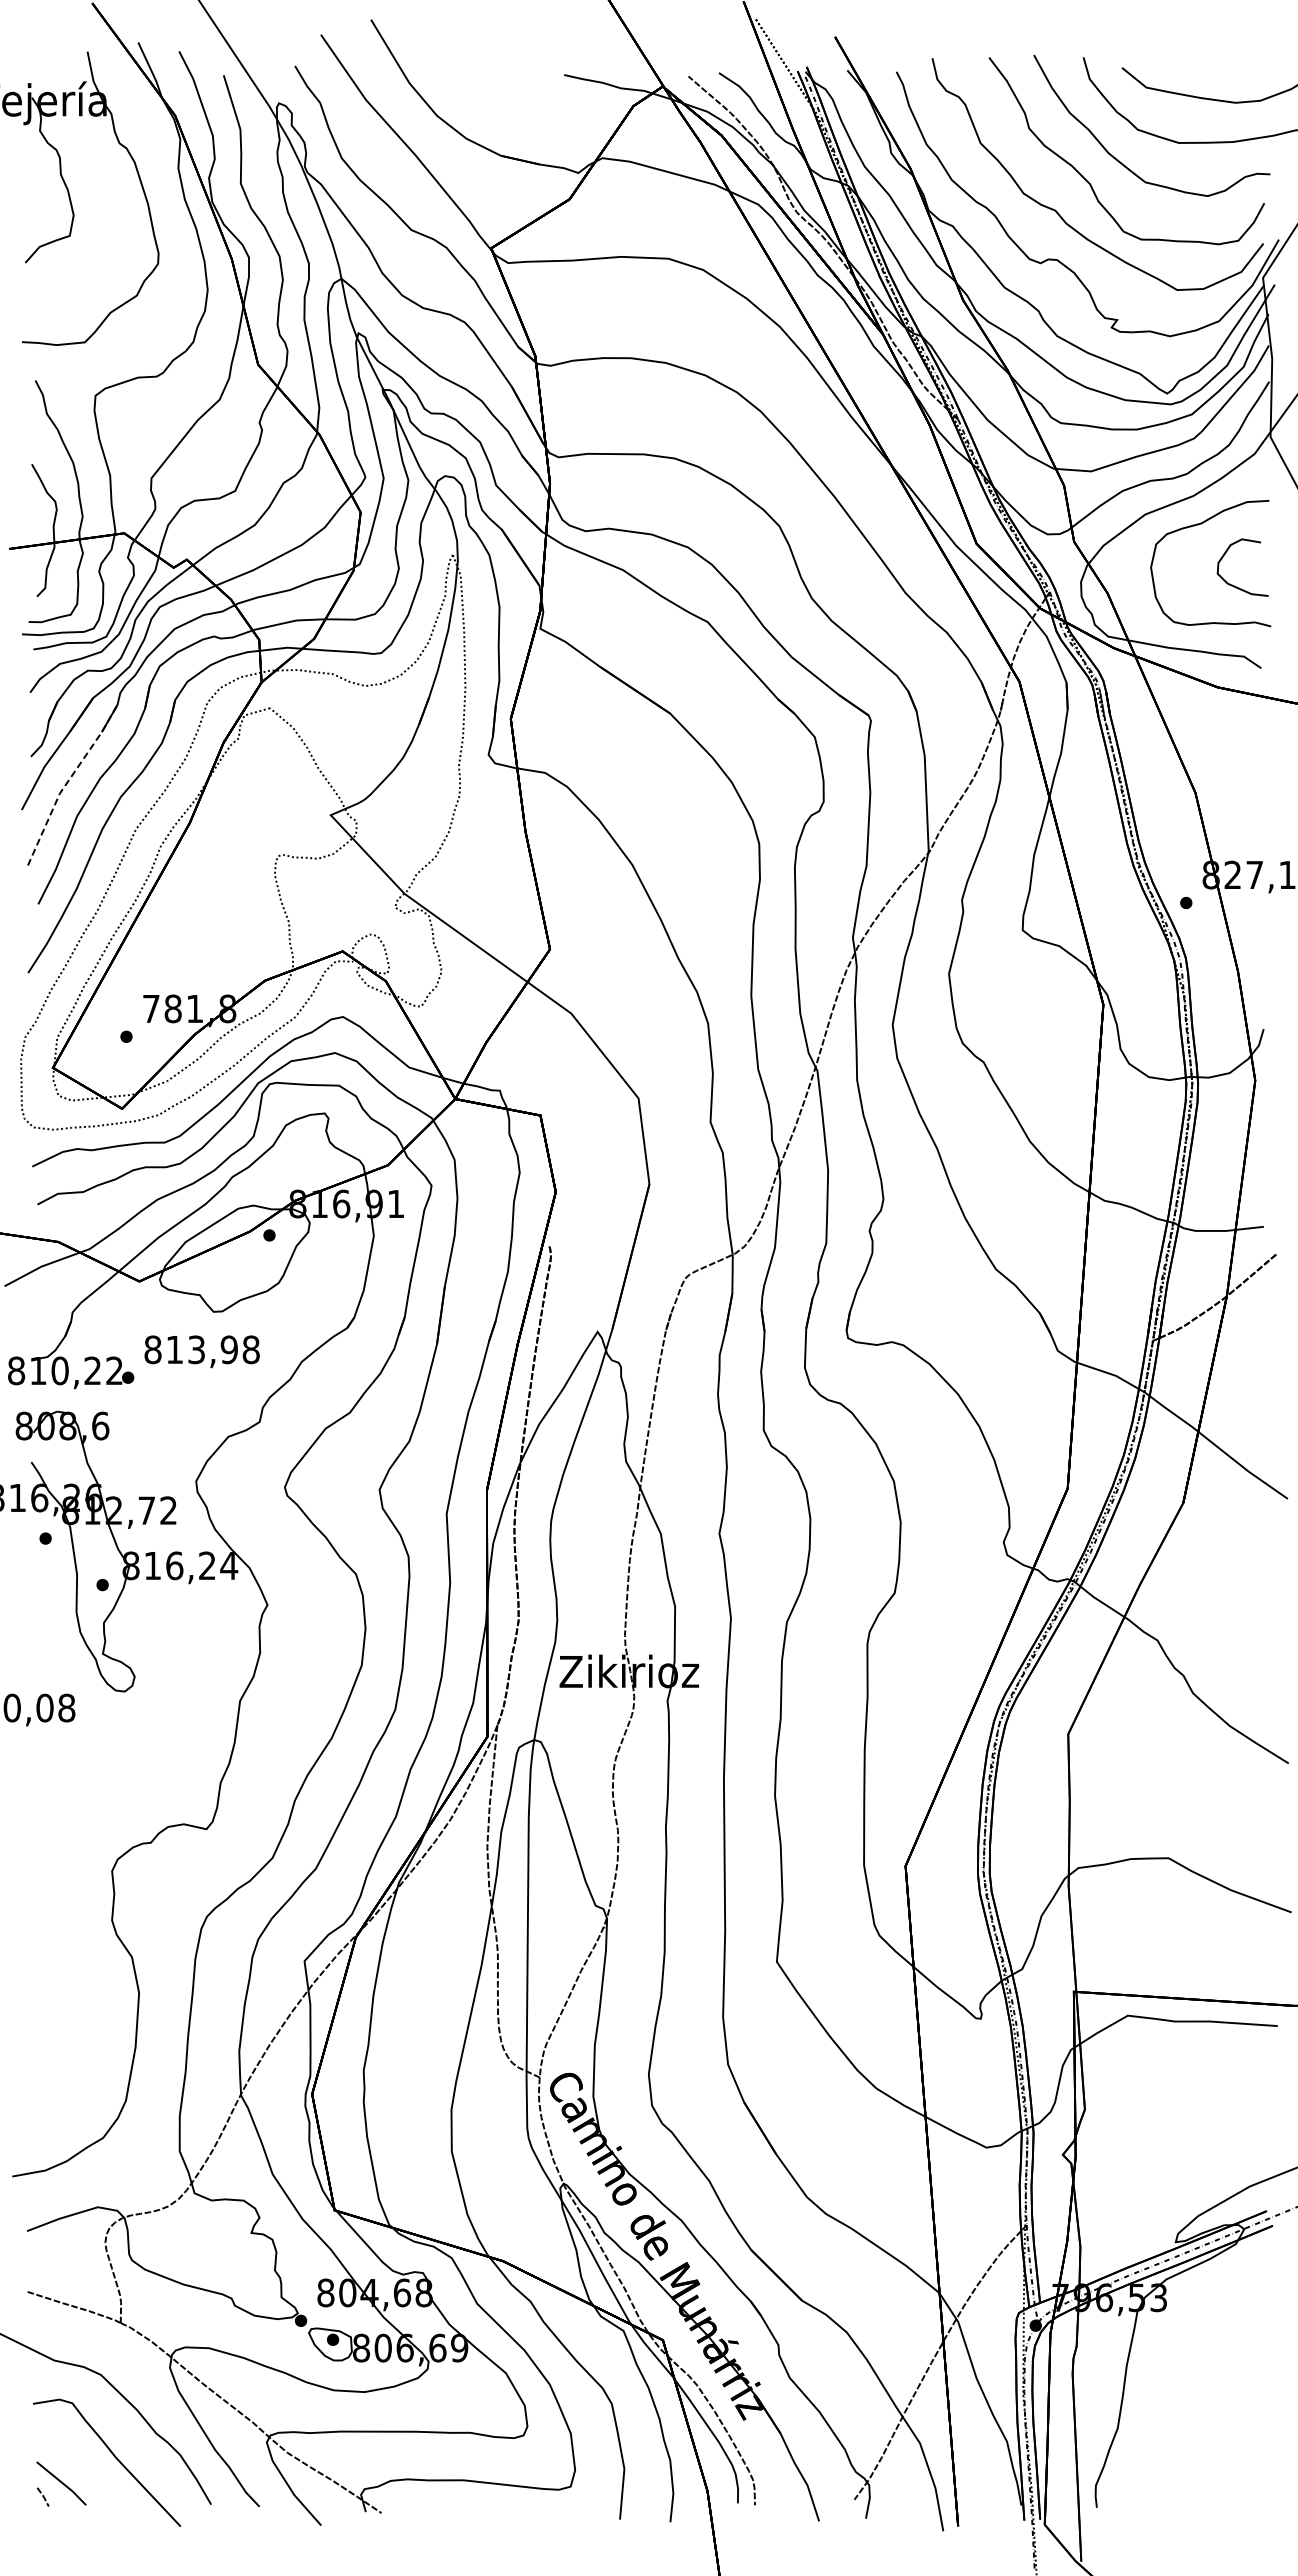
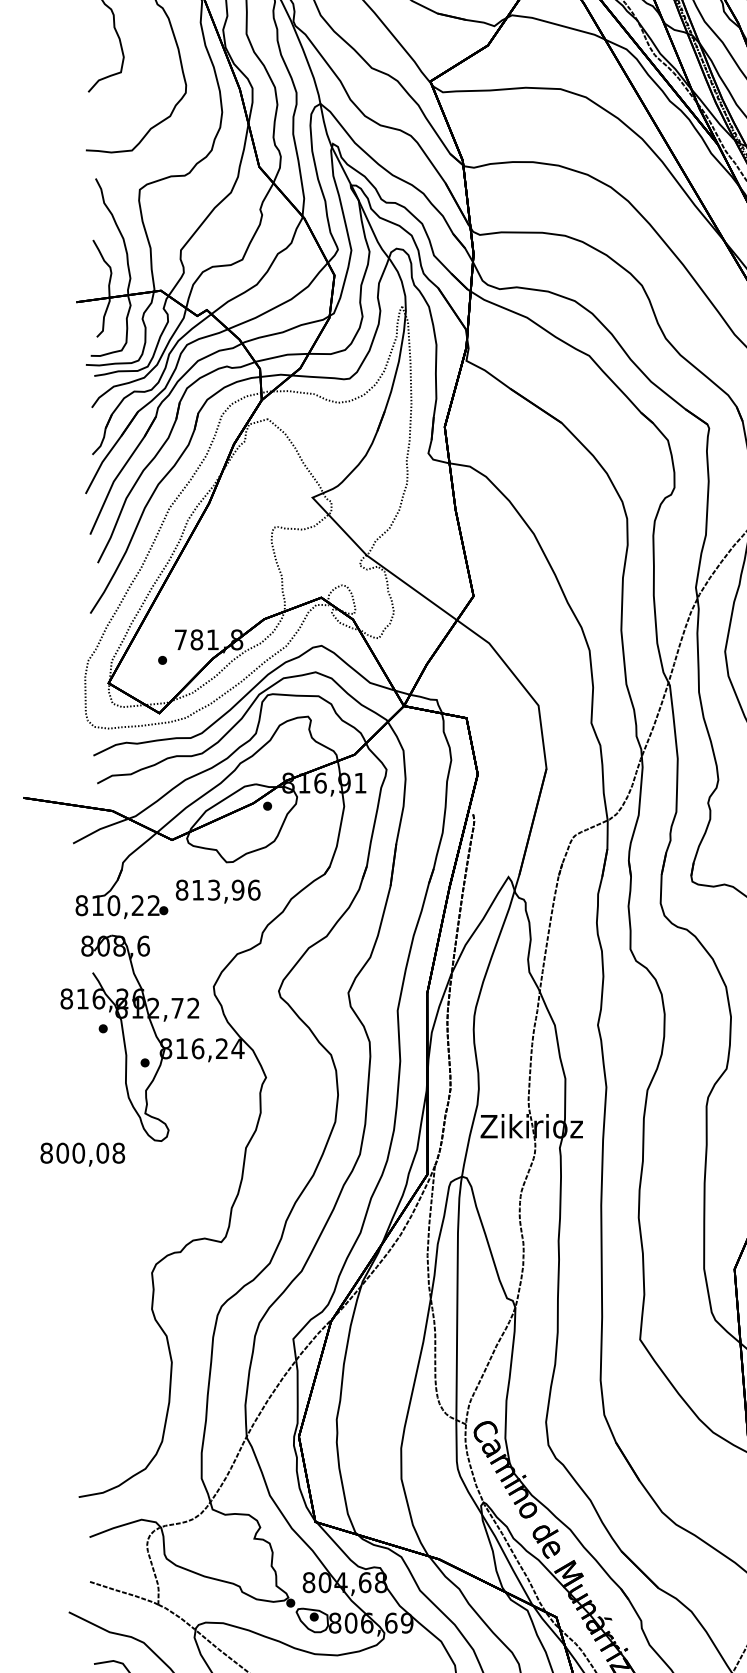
line: (67, 781) -> (119, 472), dashed -> solid
text: (250, 1349) -> (253, 889), 813,98 -> 813,96

